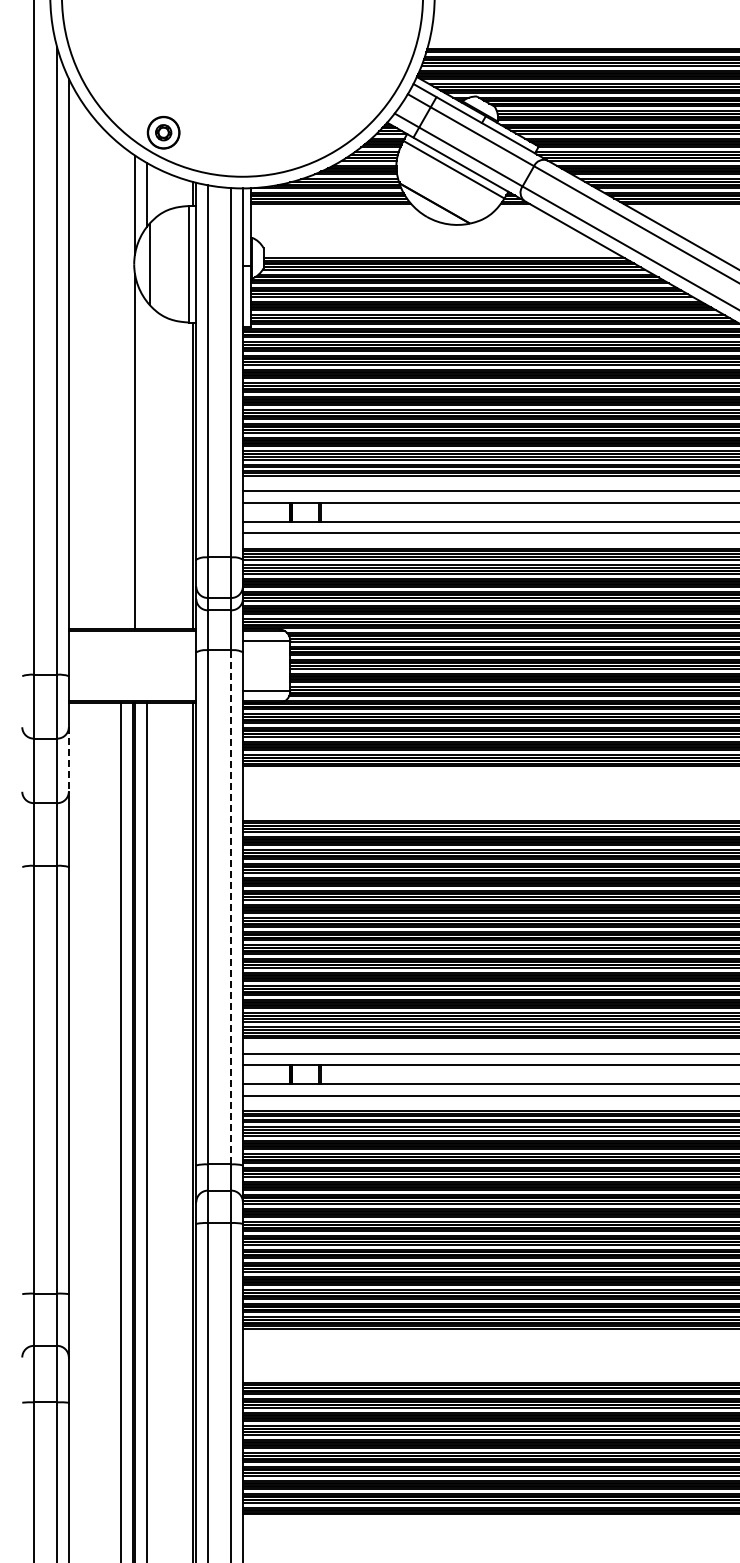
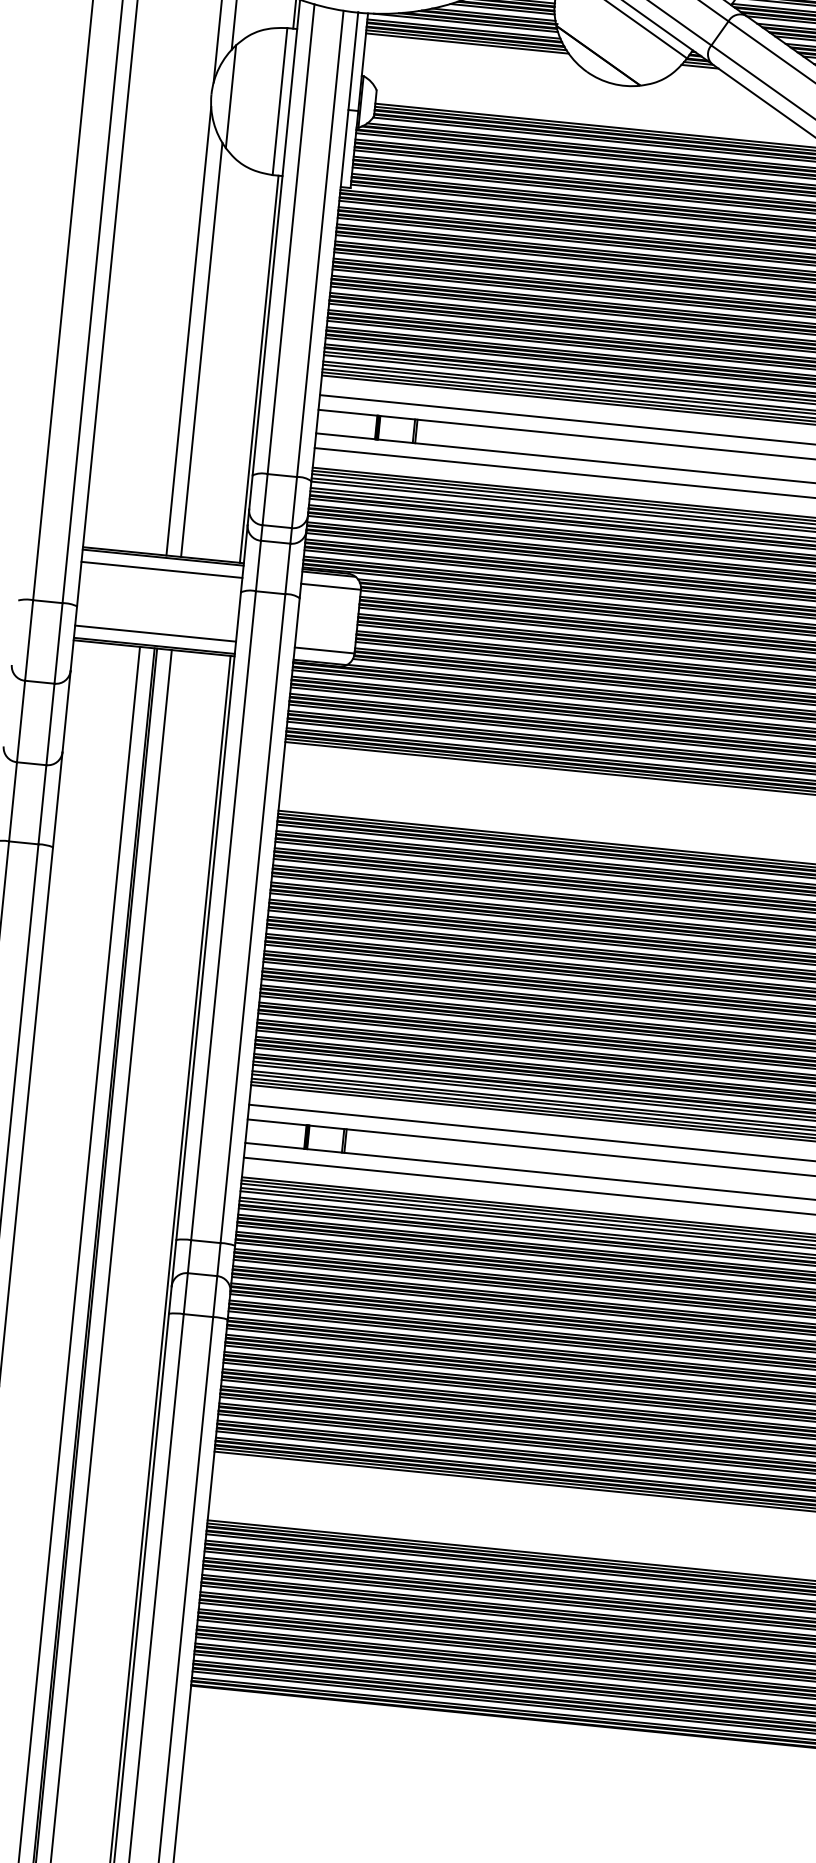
line: (146, 465) -> (201, 350), added
line: (132, 640) -> (161, 569), added
line: (132, 691) -> (155, 633), added
line: (68, 760) -> (66, 712), dashed -> solid
line: (231, 906) -> (253, 917), dashed -> solid

